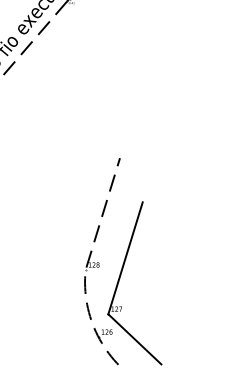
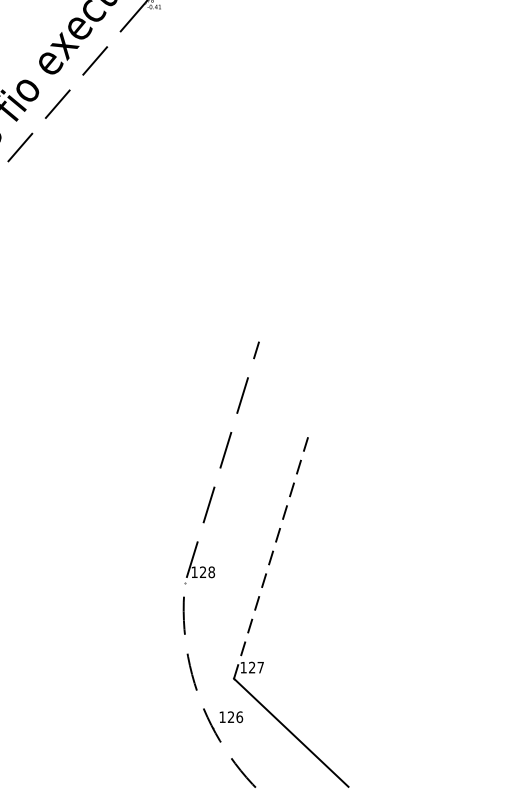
line: (125, 258) -> (271, 558), solid -> dashed

